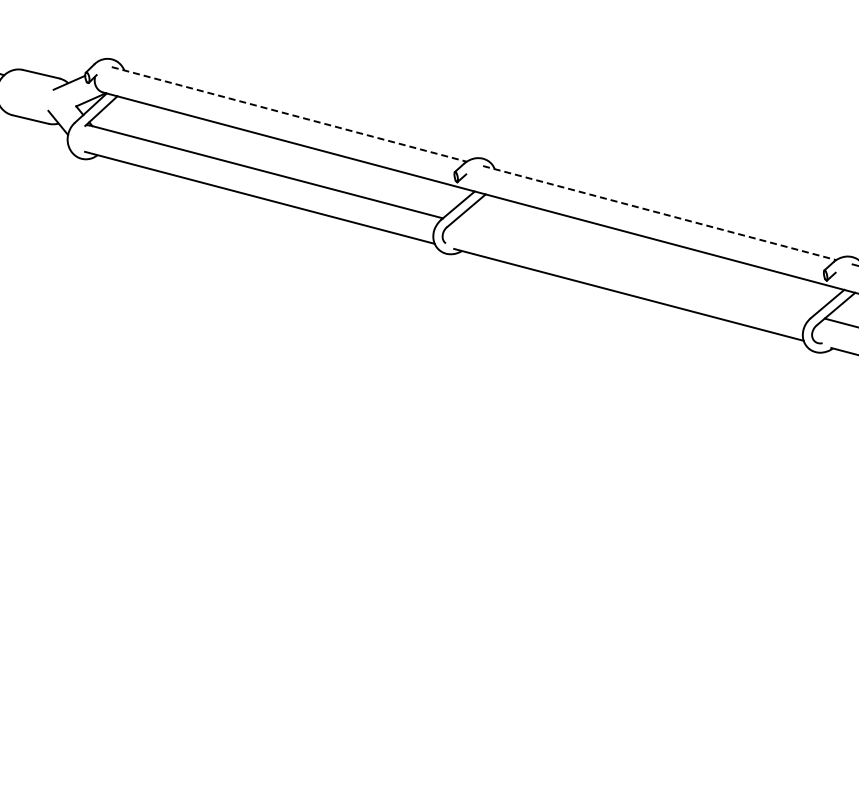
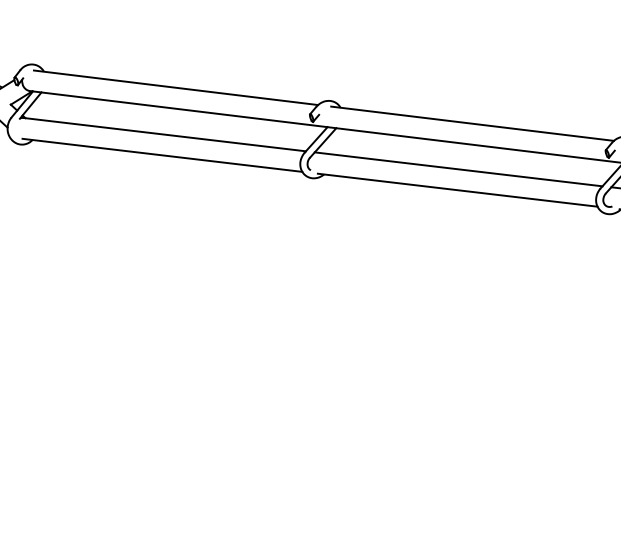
line: (289, 114) -> (176, 87), dashed -> solid
line: (659, 213) -> (472, 124), dashed -> solid
line: (633, 268) -> (458, 169), added

